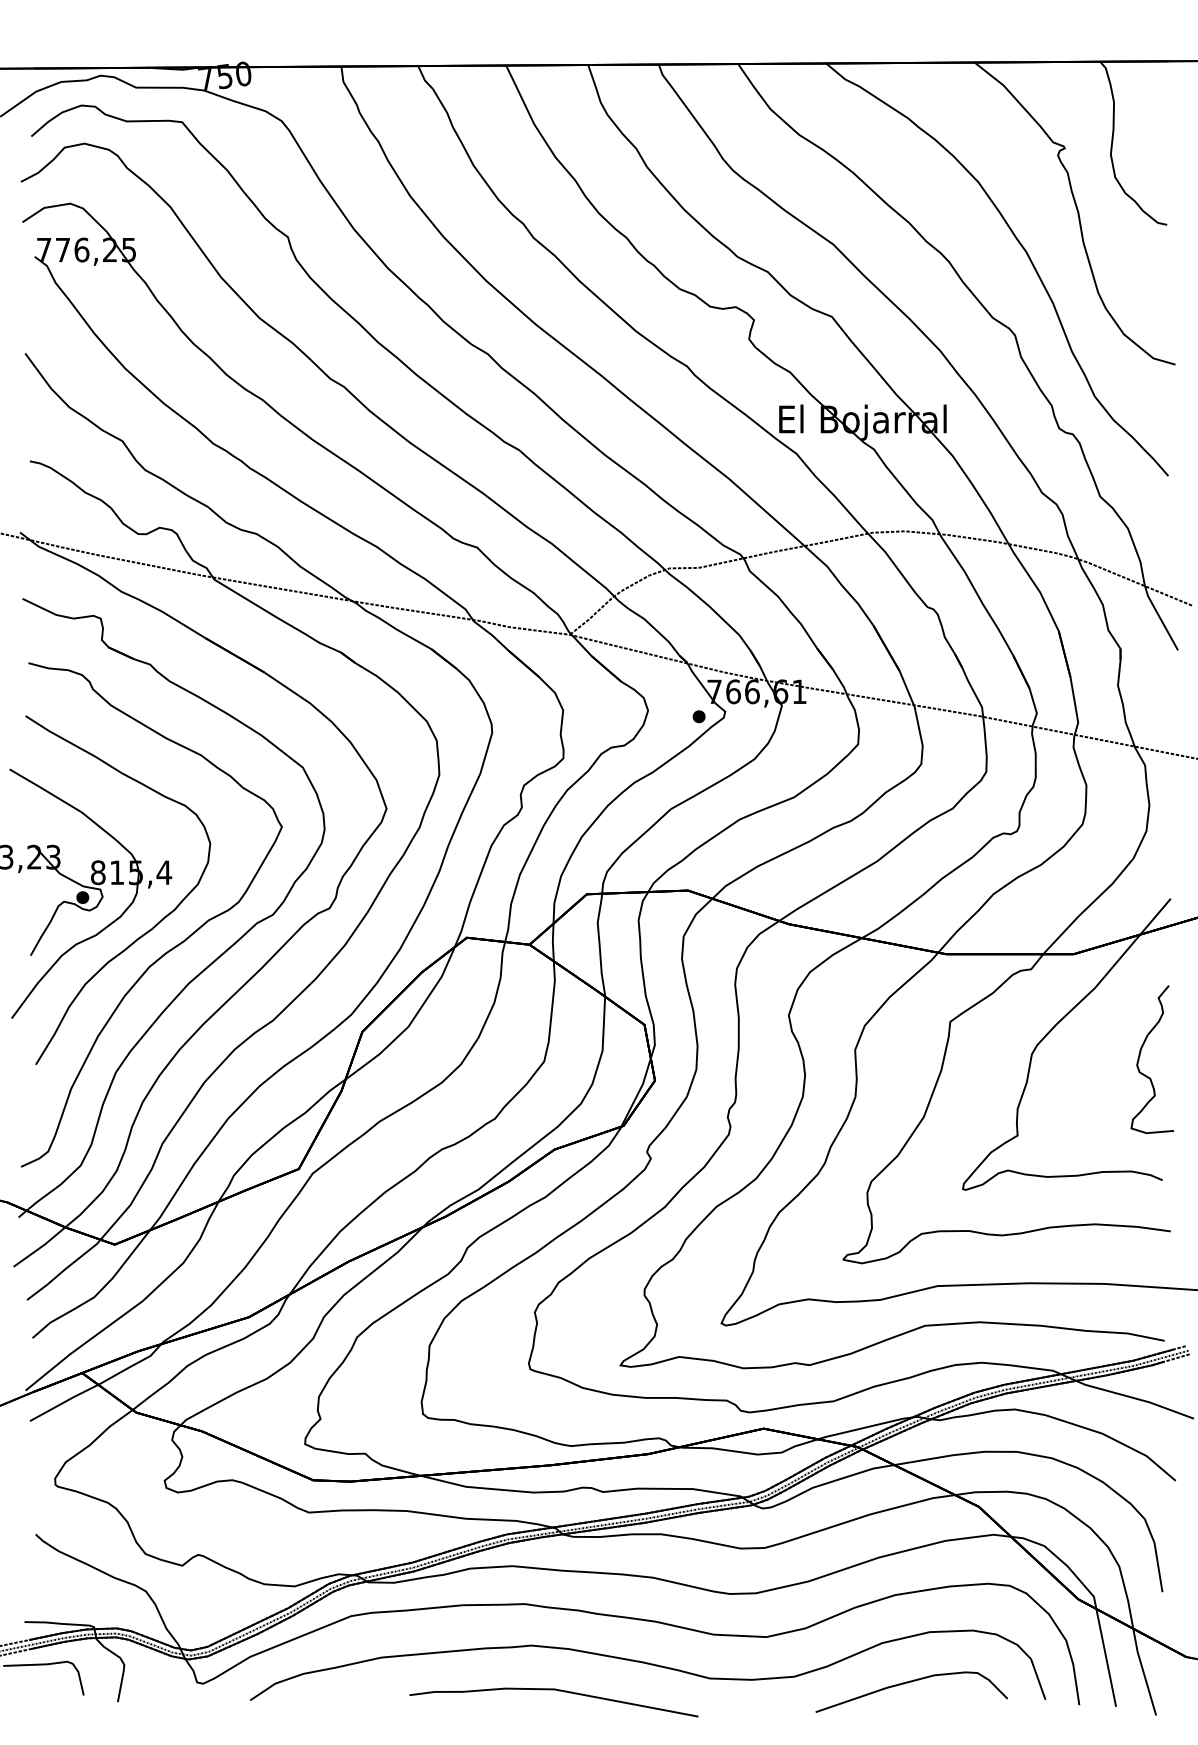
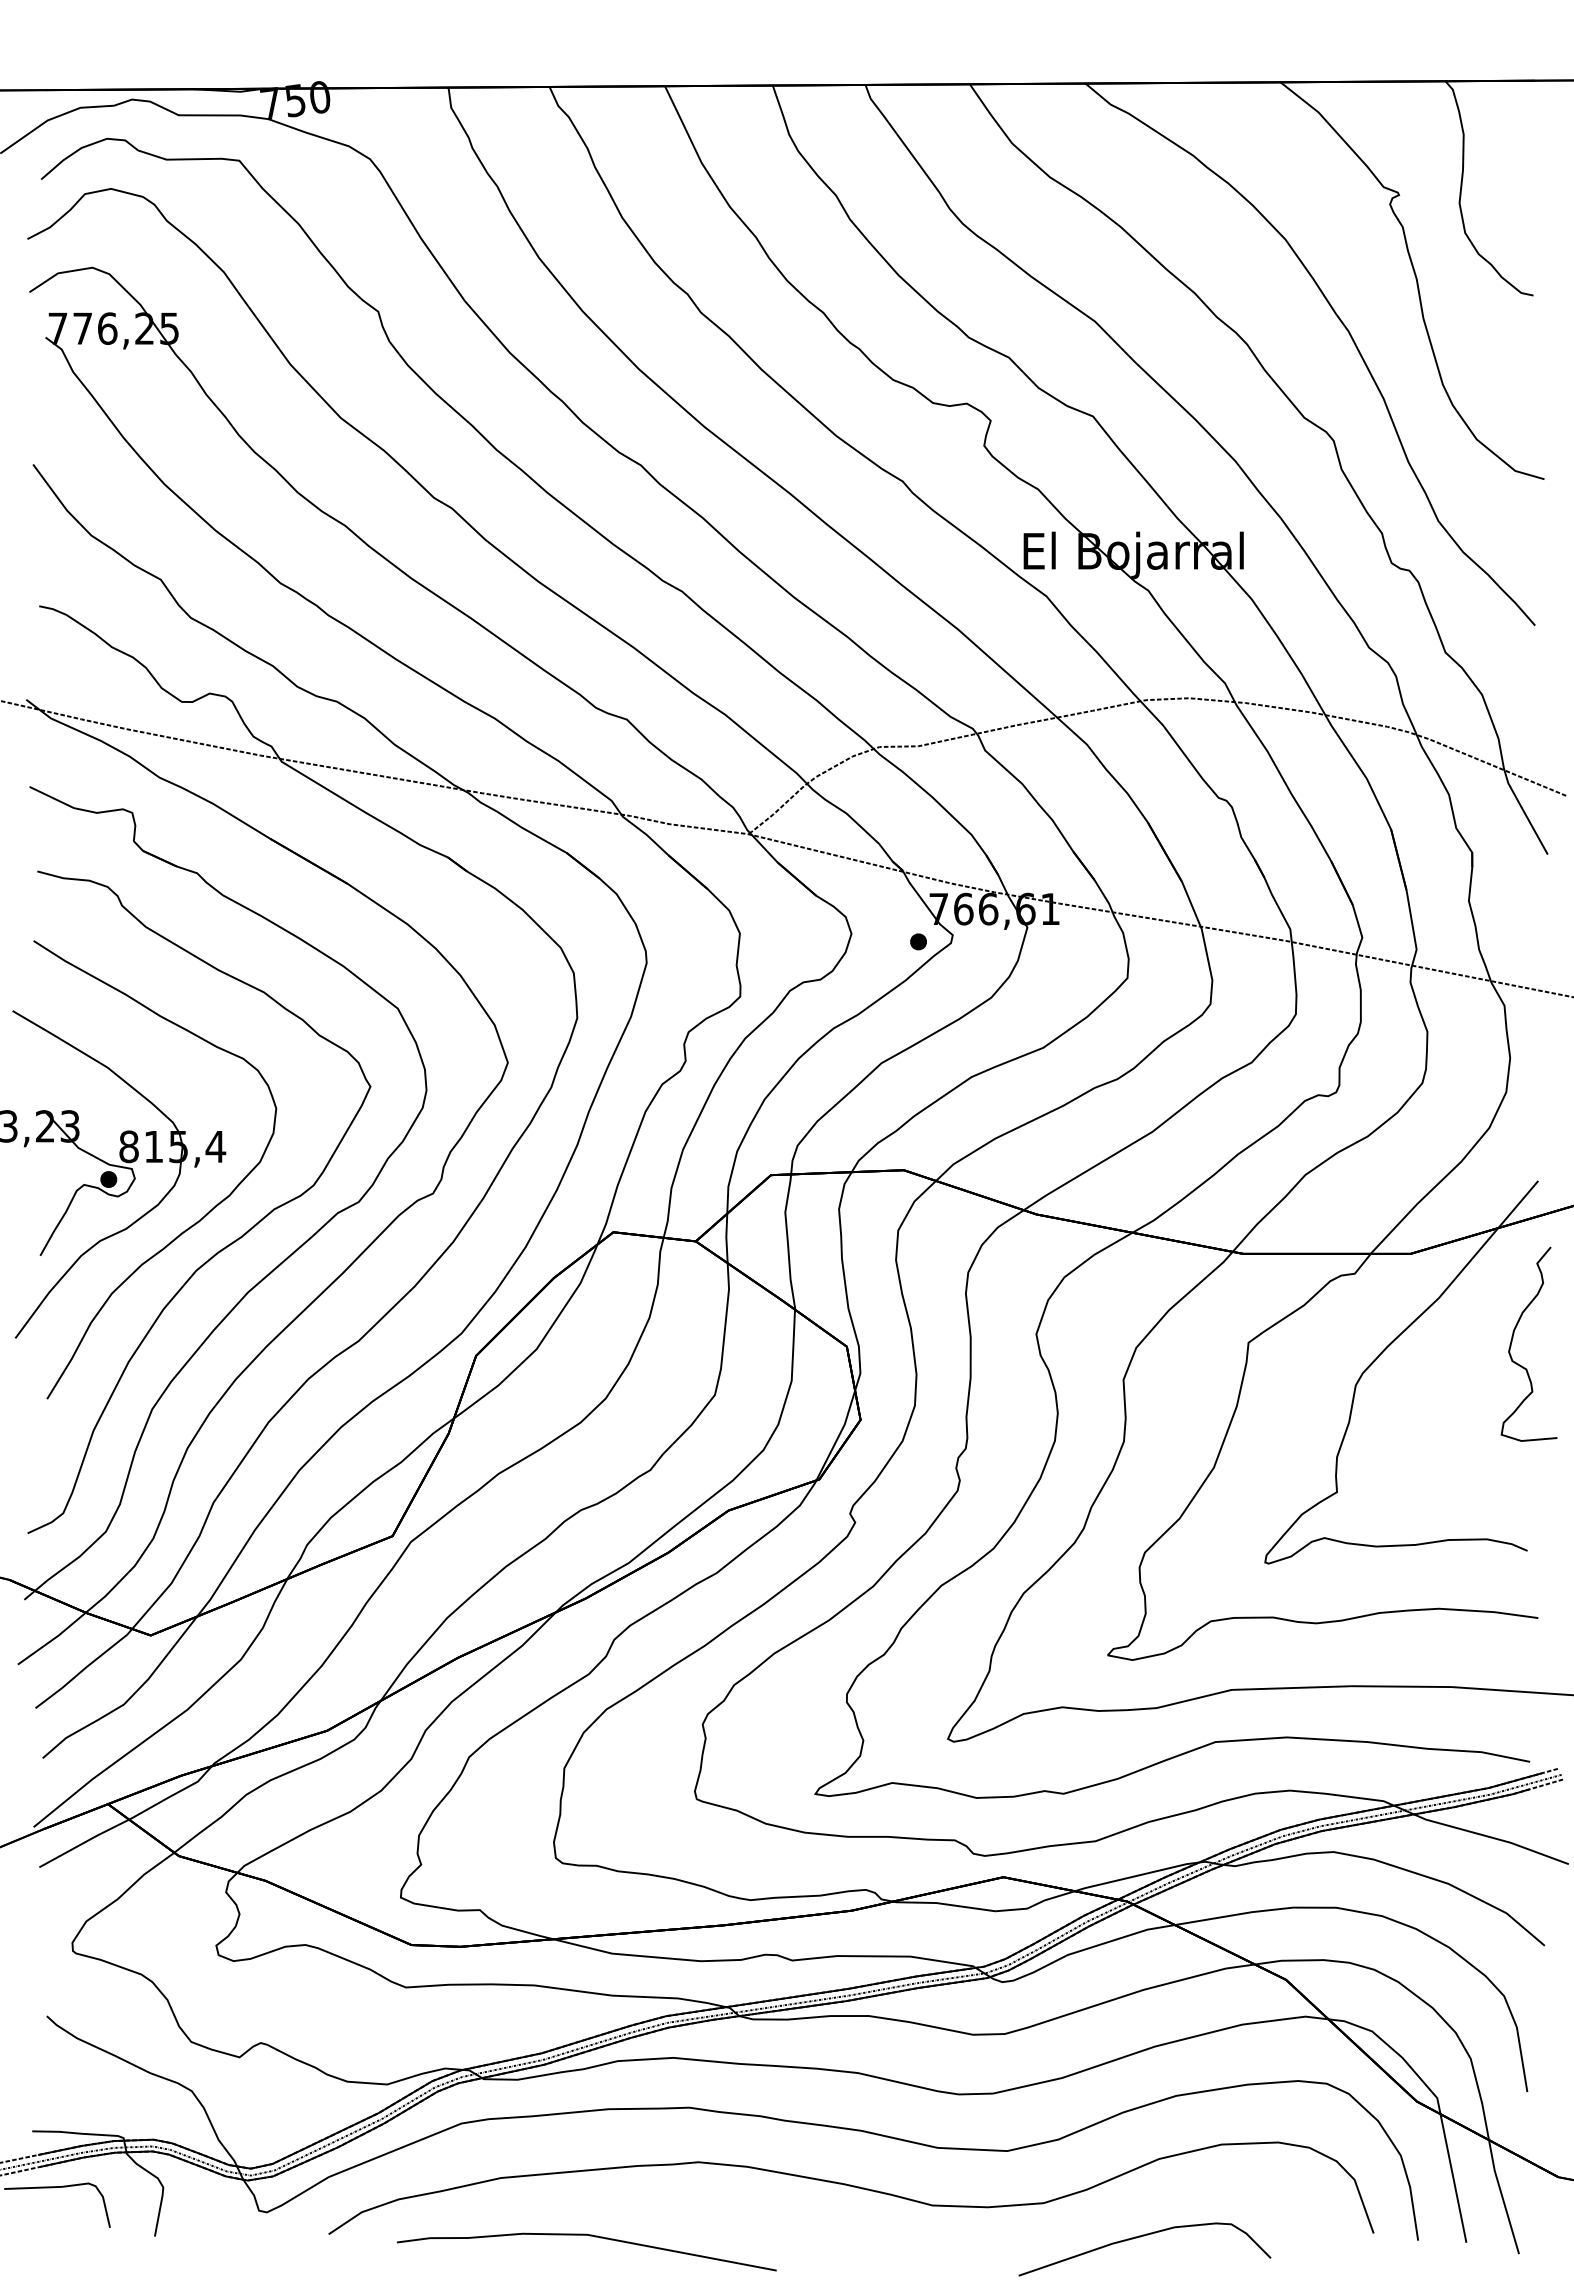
part: (1140, 1055) -> (1513, 1338), moved
curve: (908, 1683) -> (1140, 2237), moved
curve: (555, 1690) -> (589, 2236), moved

